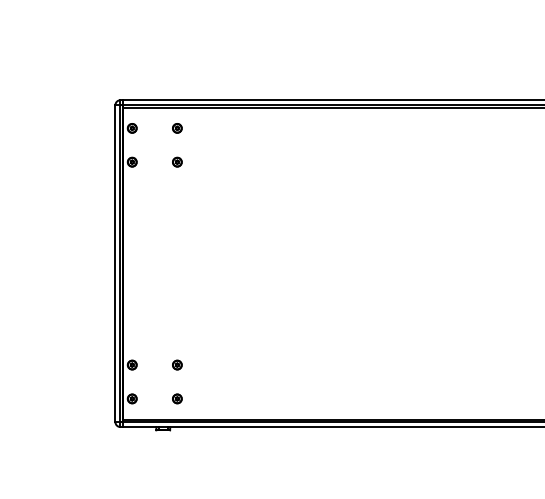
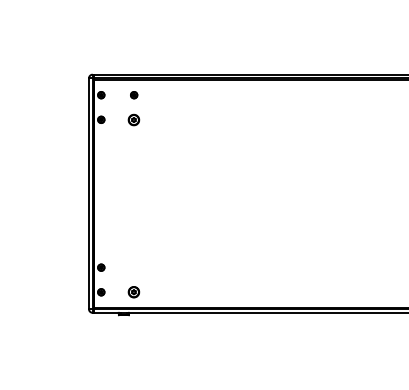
part: (177, 161) -> (134, 119), size x1.6
part: (177, 364) -> (134, 267), removed
part: (177, 399) -> (134, 292), size x1.6

